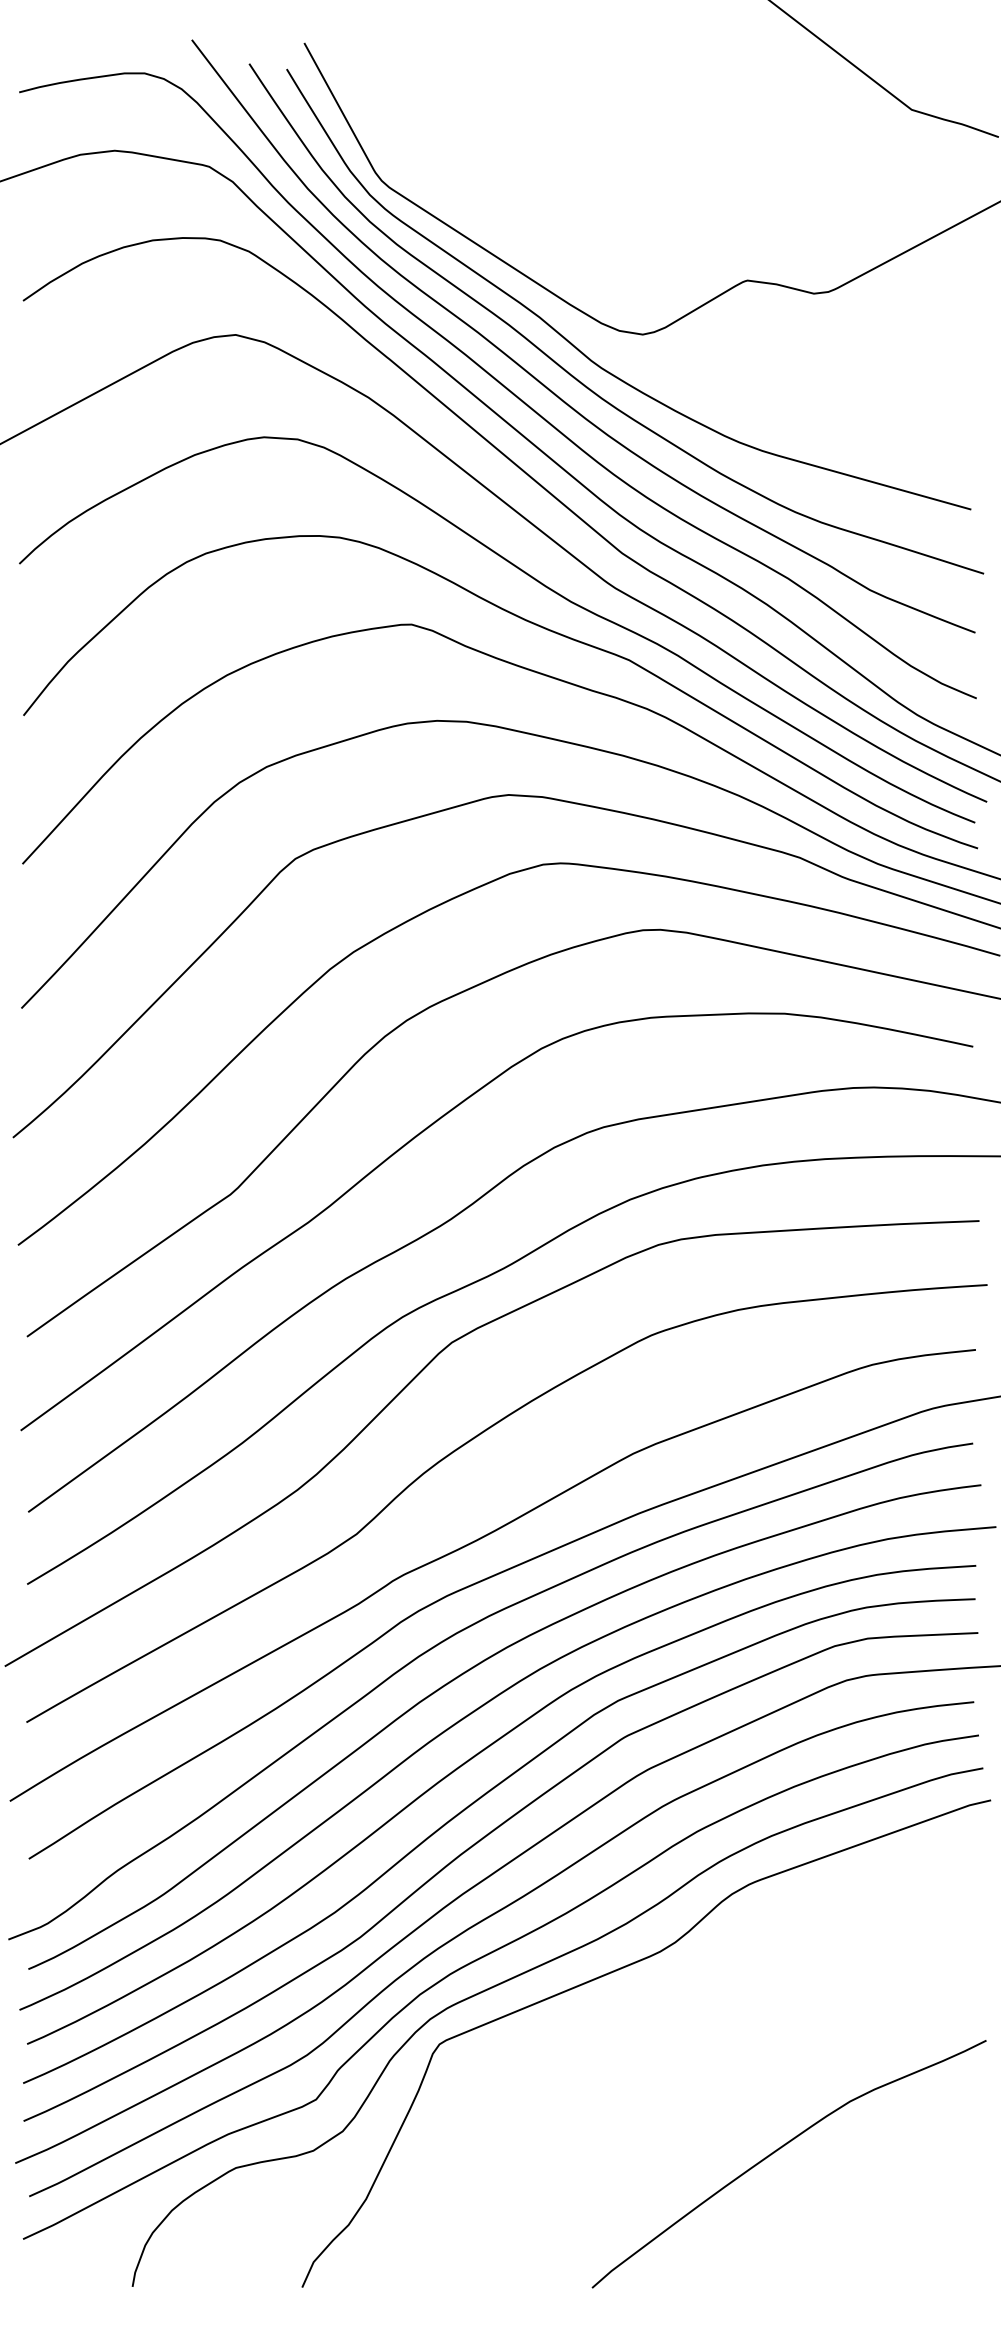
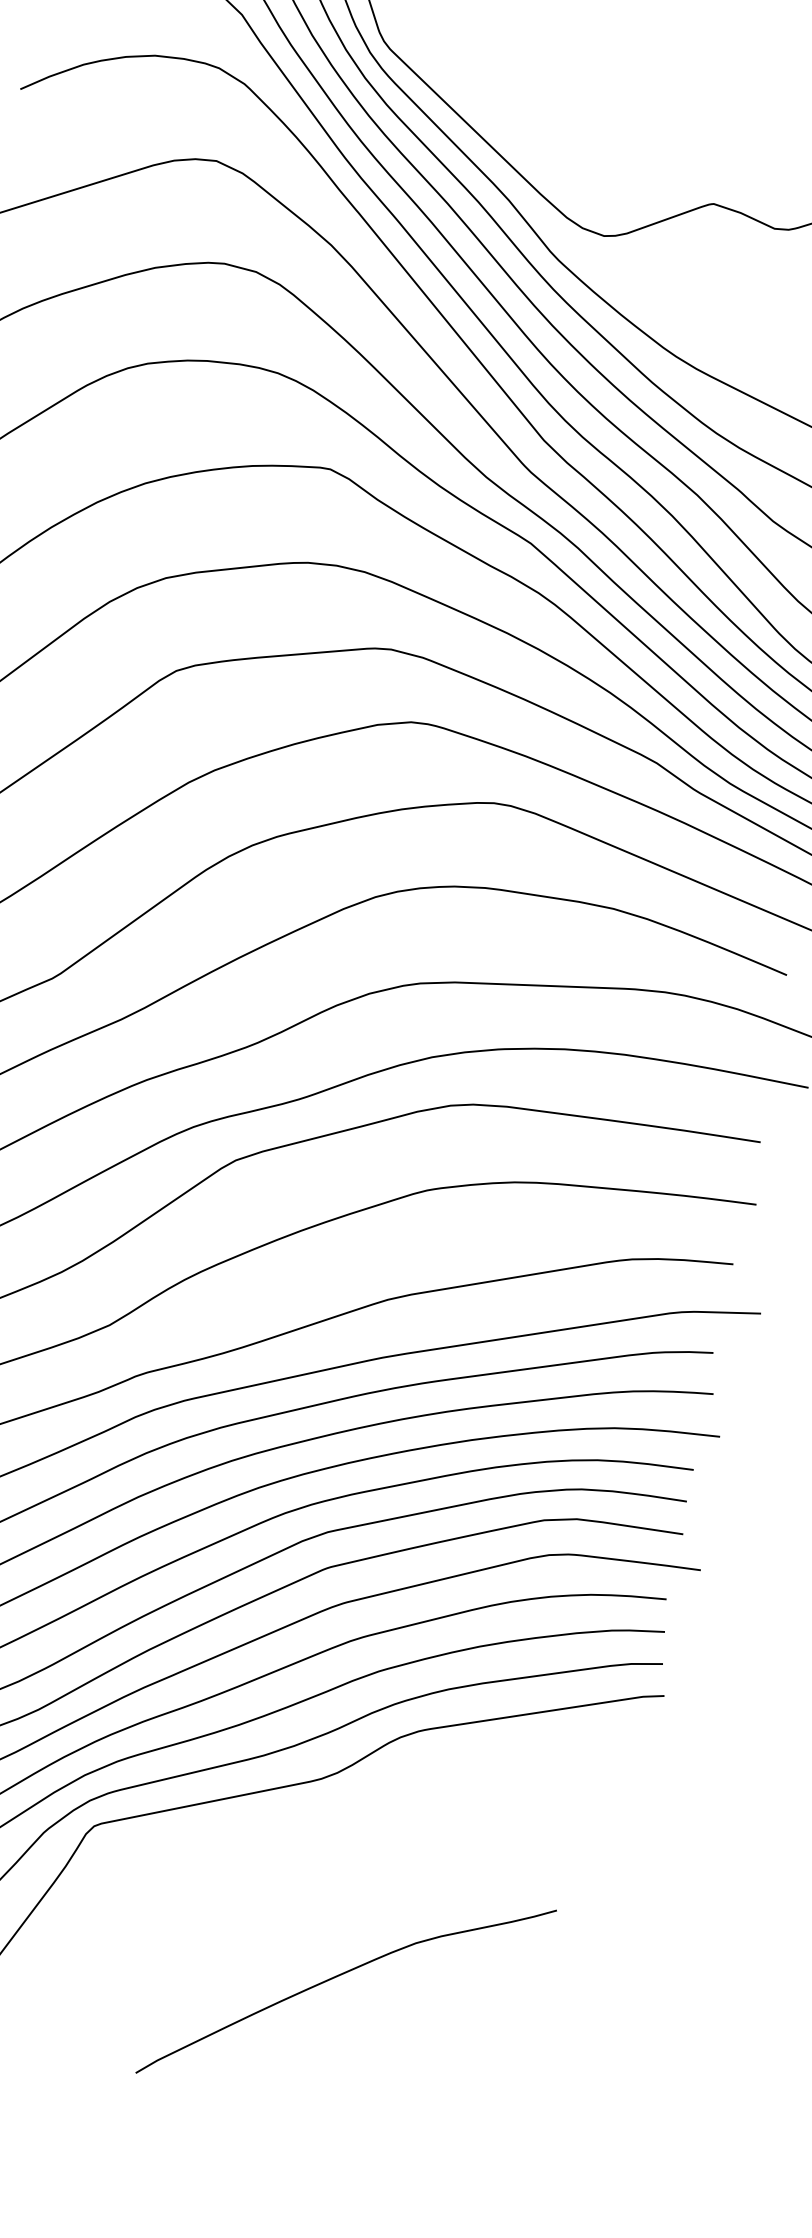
curve: (777, 2151) -> (337, 1977), moved

